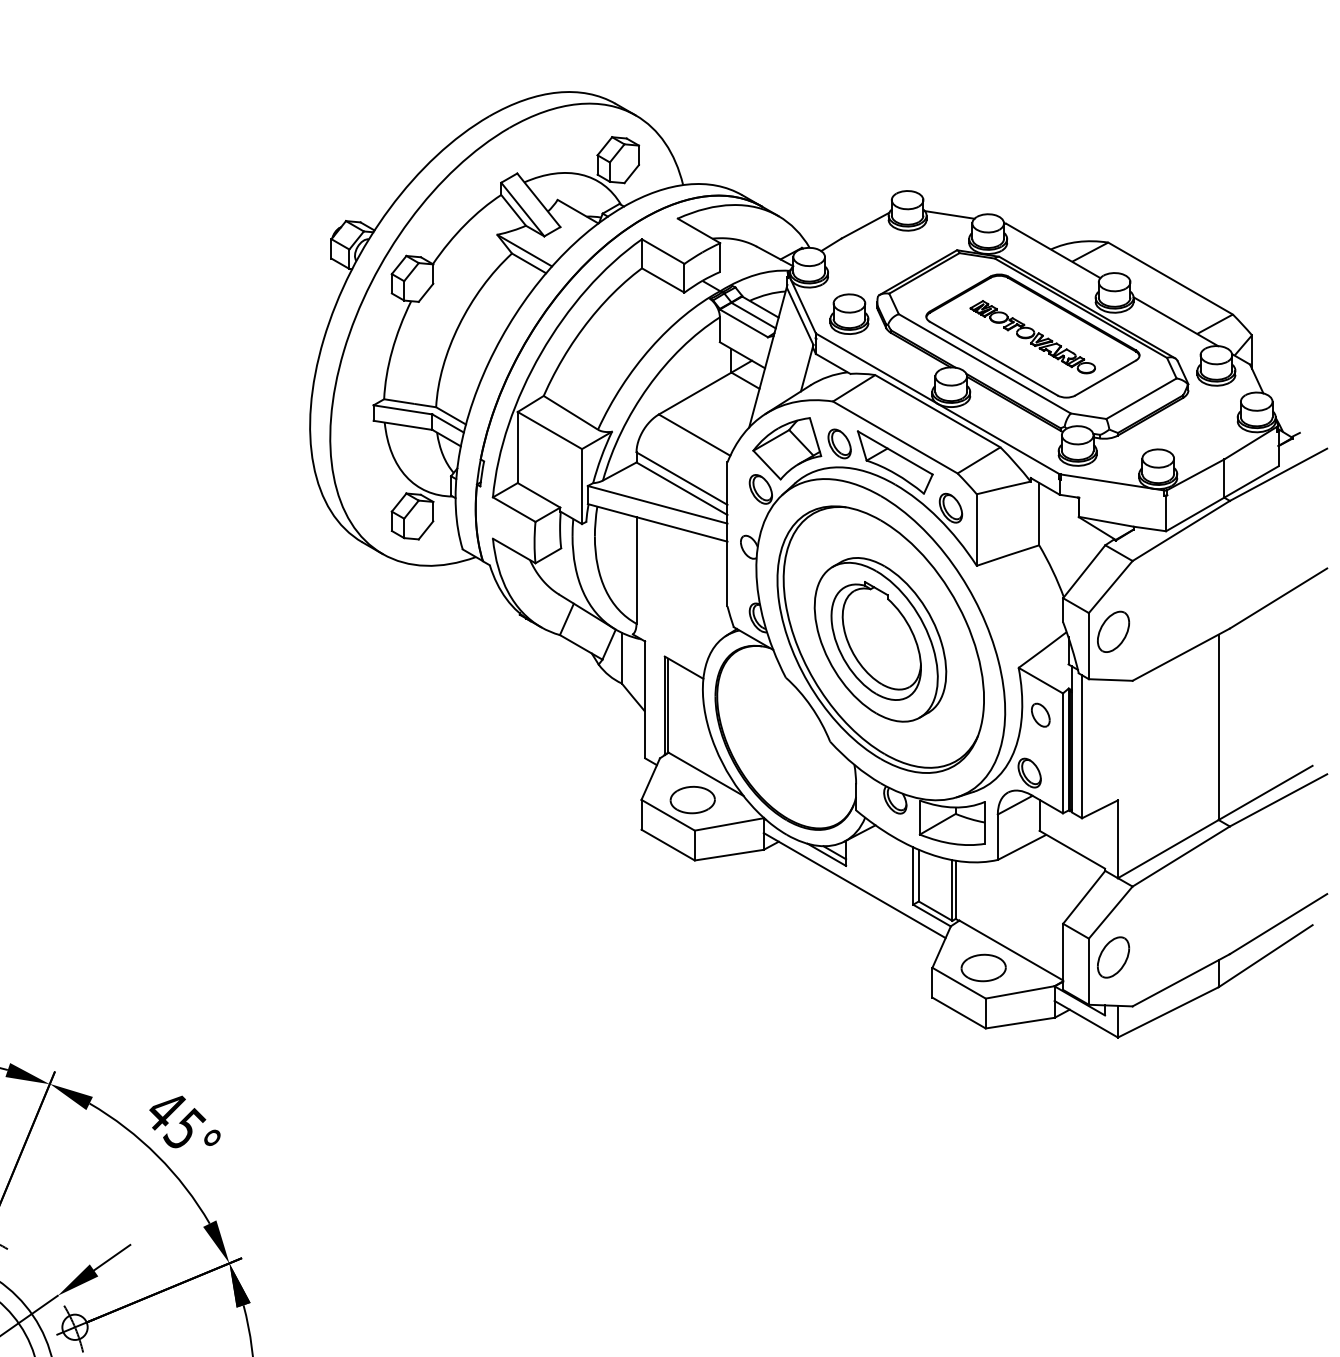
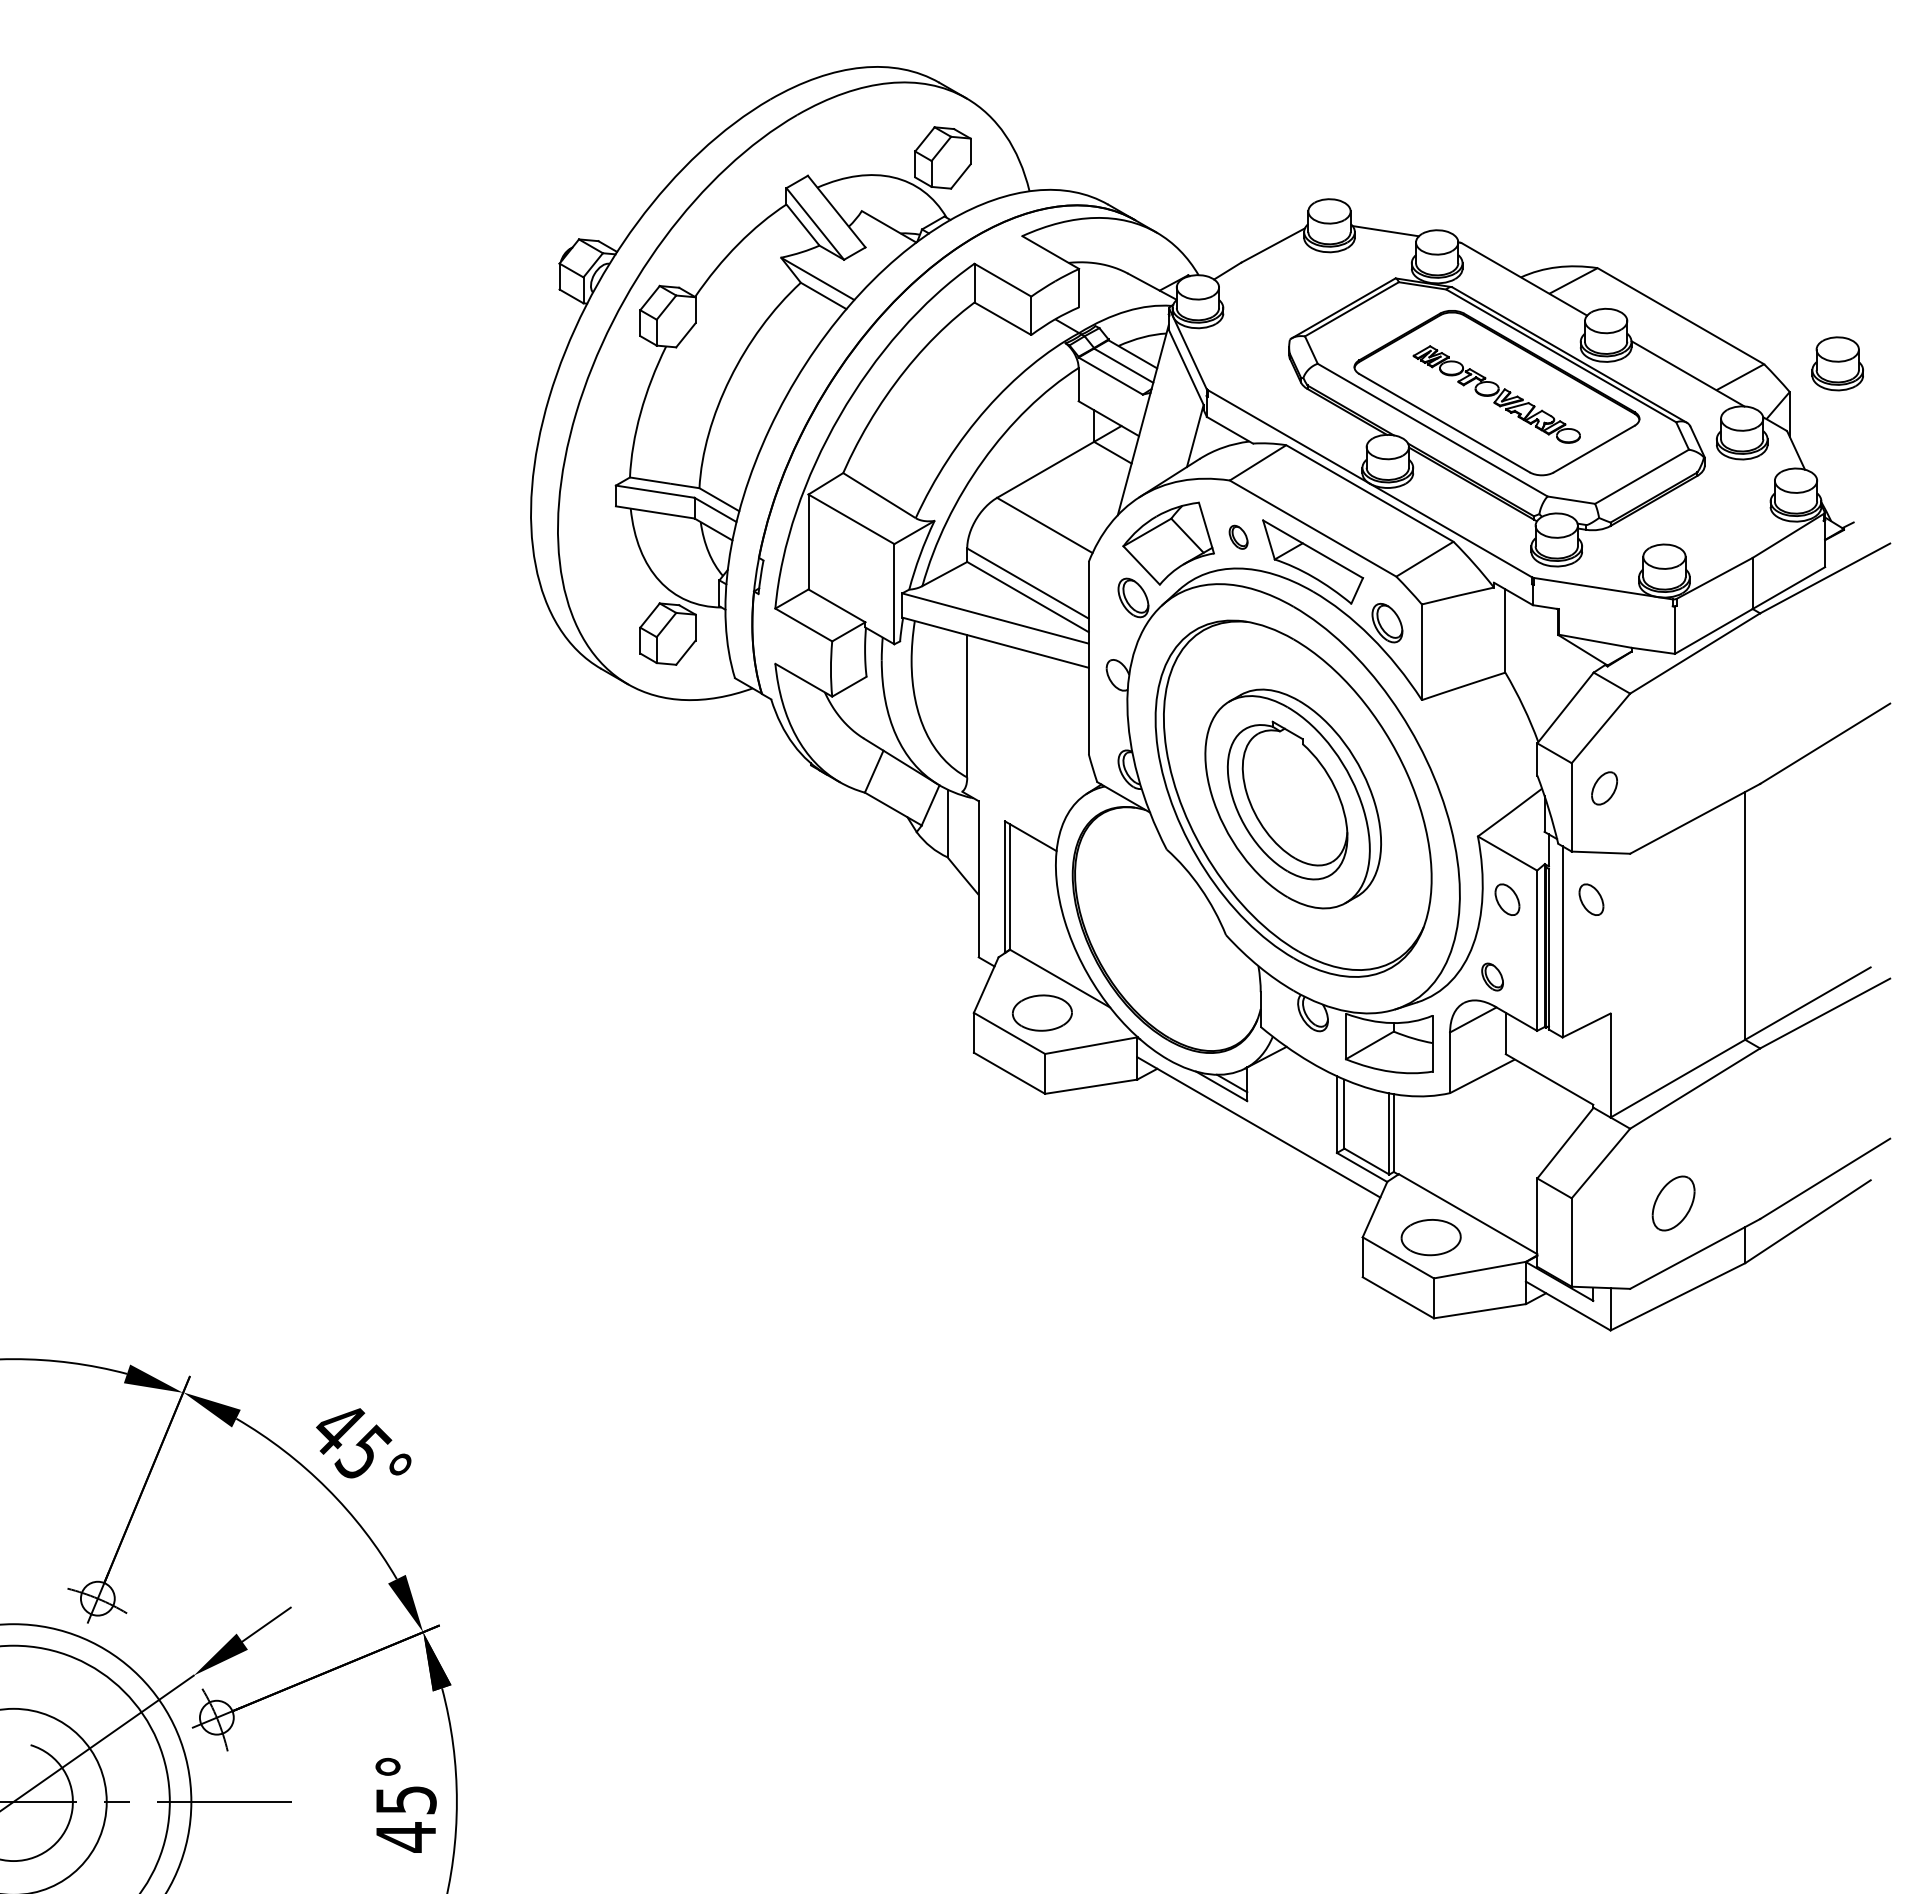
part: (849, 313) -> (1837, 363), moved
part: (839, 444) -> (1238, 537), size x0.6
part: (1113, 631) -> (1604, 788), size x0.6
part: (1103, 715) -> (1591, 899), added
part: (1029, 772) -> (1492, 976), size x0.7
part: (1113, 957) -> (1673, 1203), moved

